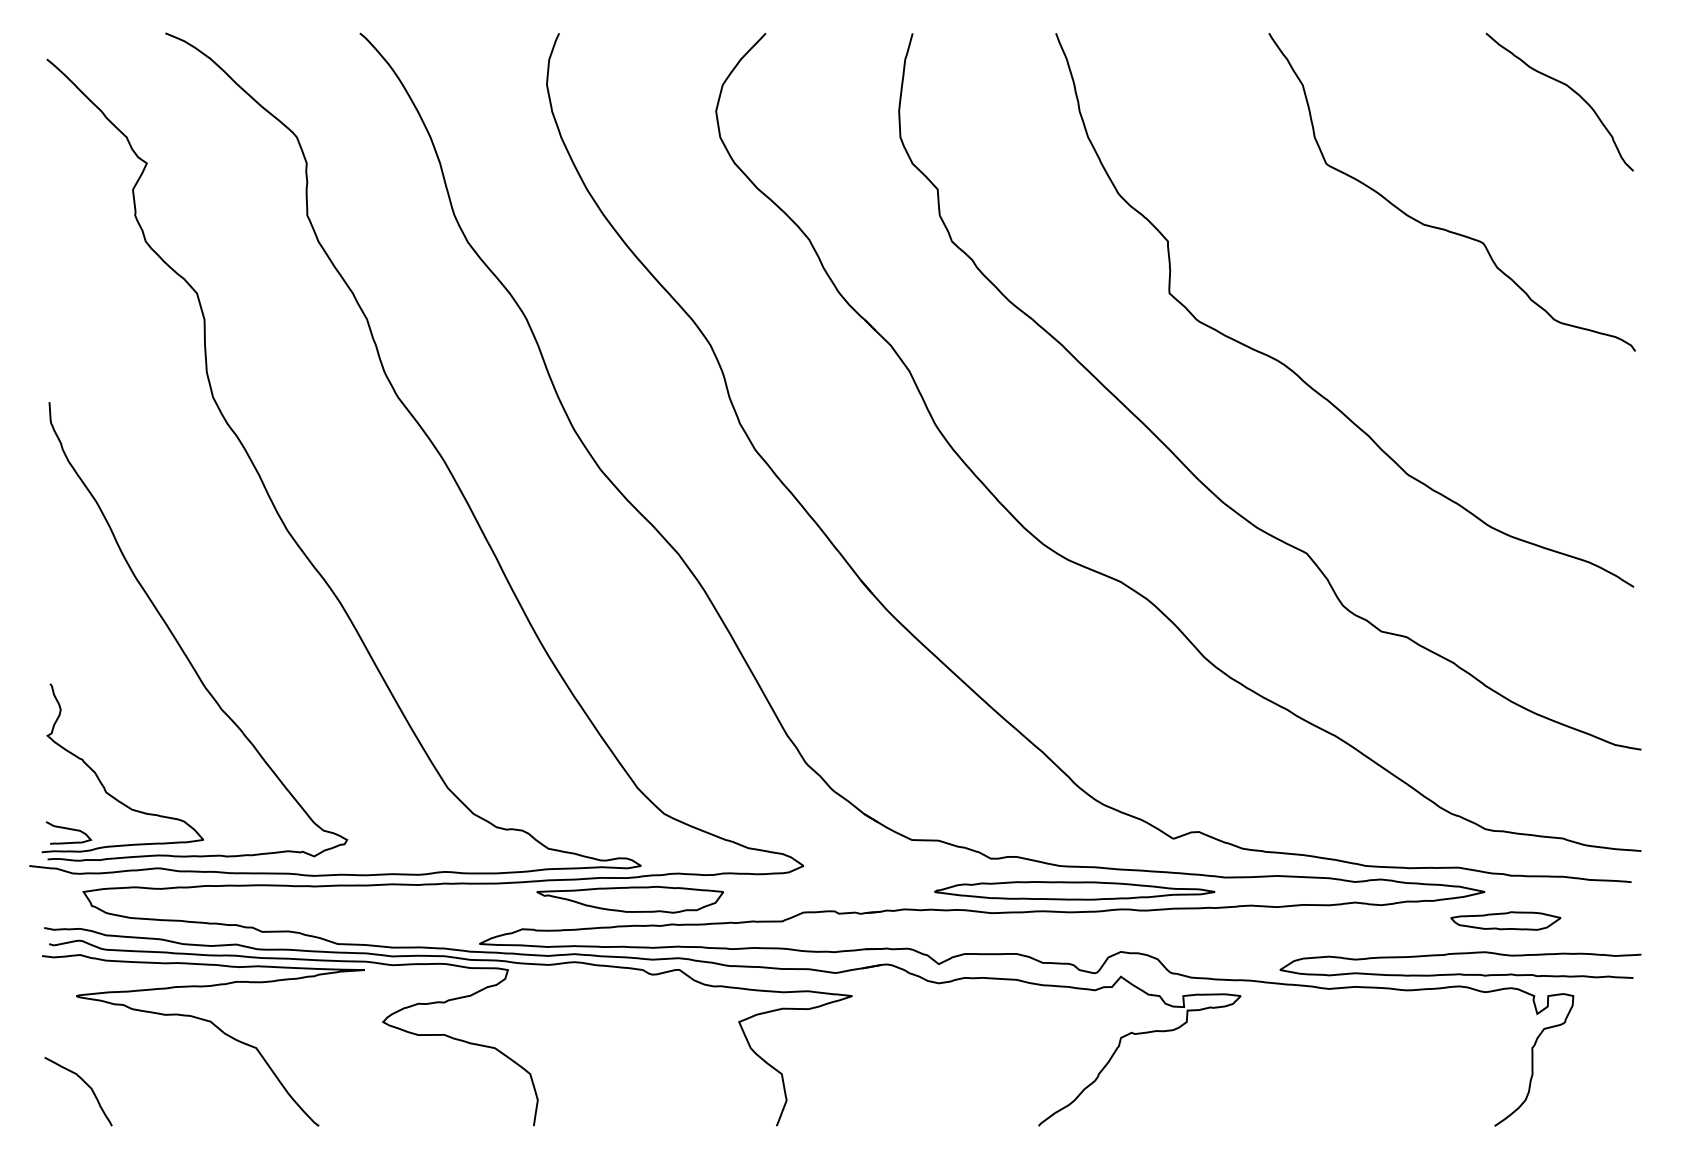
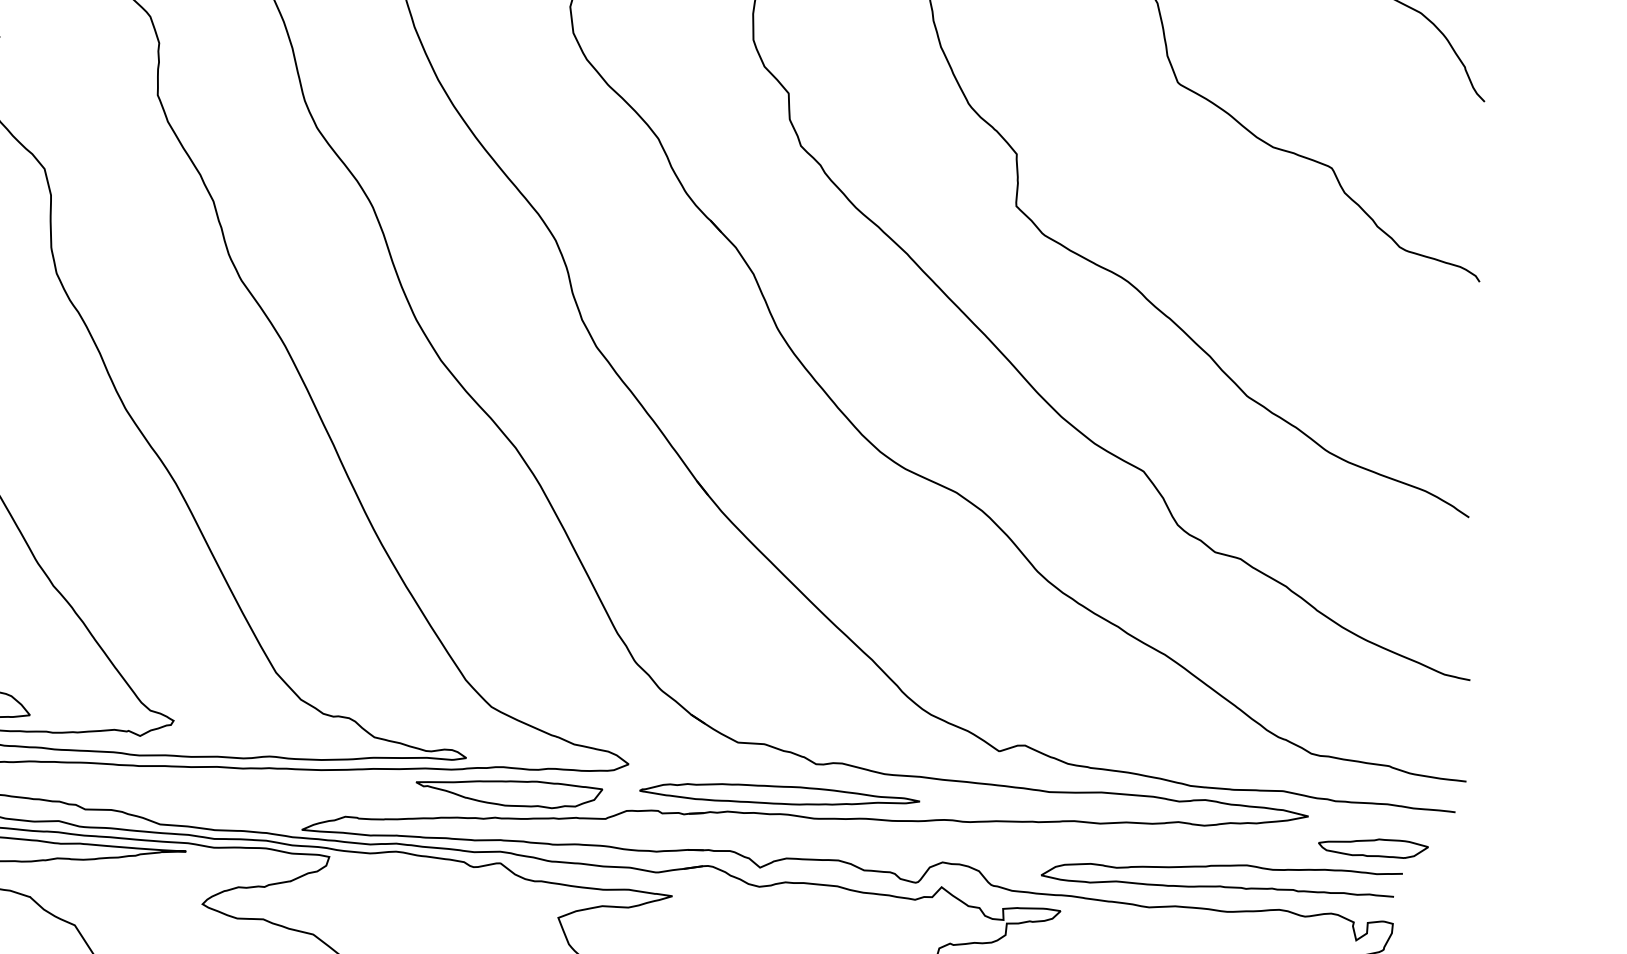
part: (1074, 890) -> (779, 794), moved
part: (629, 899) -> (508, 793), moved
part: (1505, 920) -> (1372, 847), moved
curve: (1460, 973) -> (1221, 885), moved

